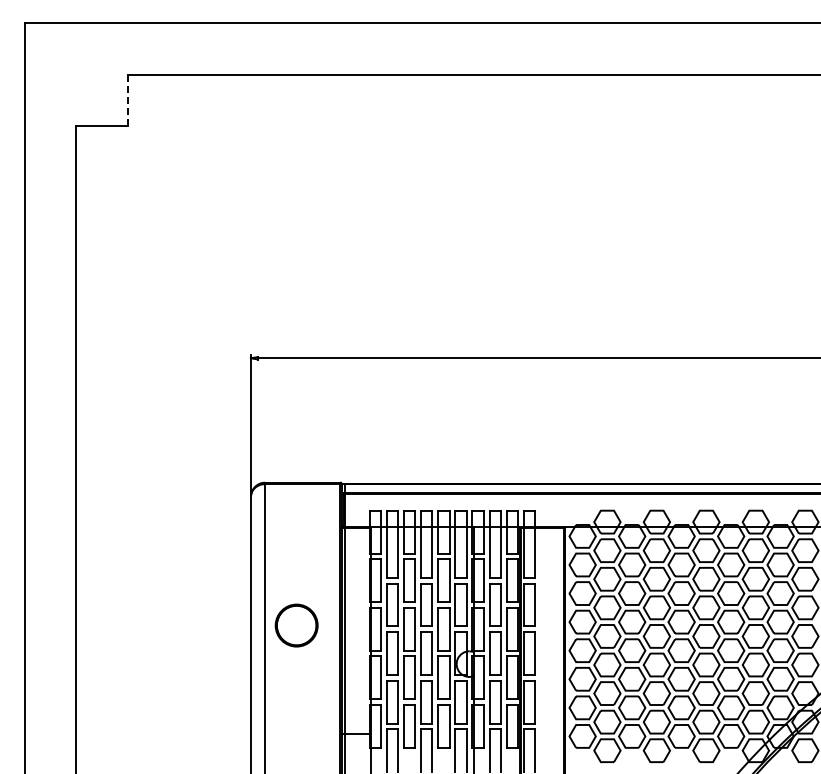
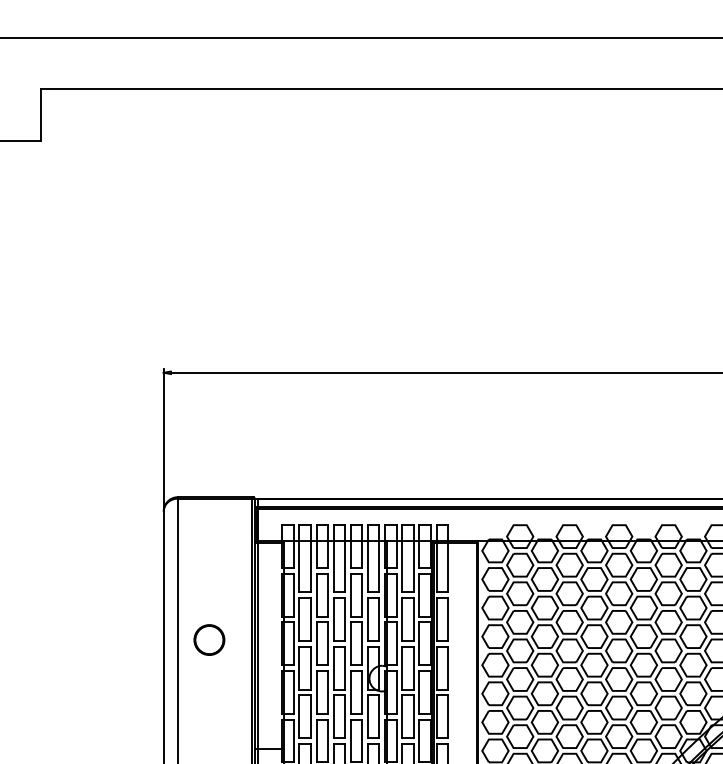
line: (127, 100) -> (40, 115), dashed -> solid
circle: (296, 625) -> (209, 640), size x0.71

